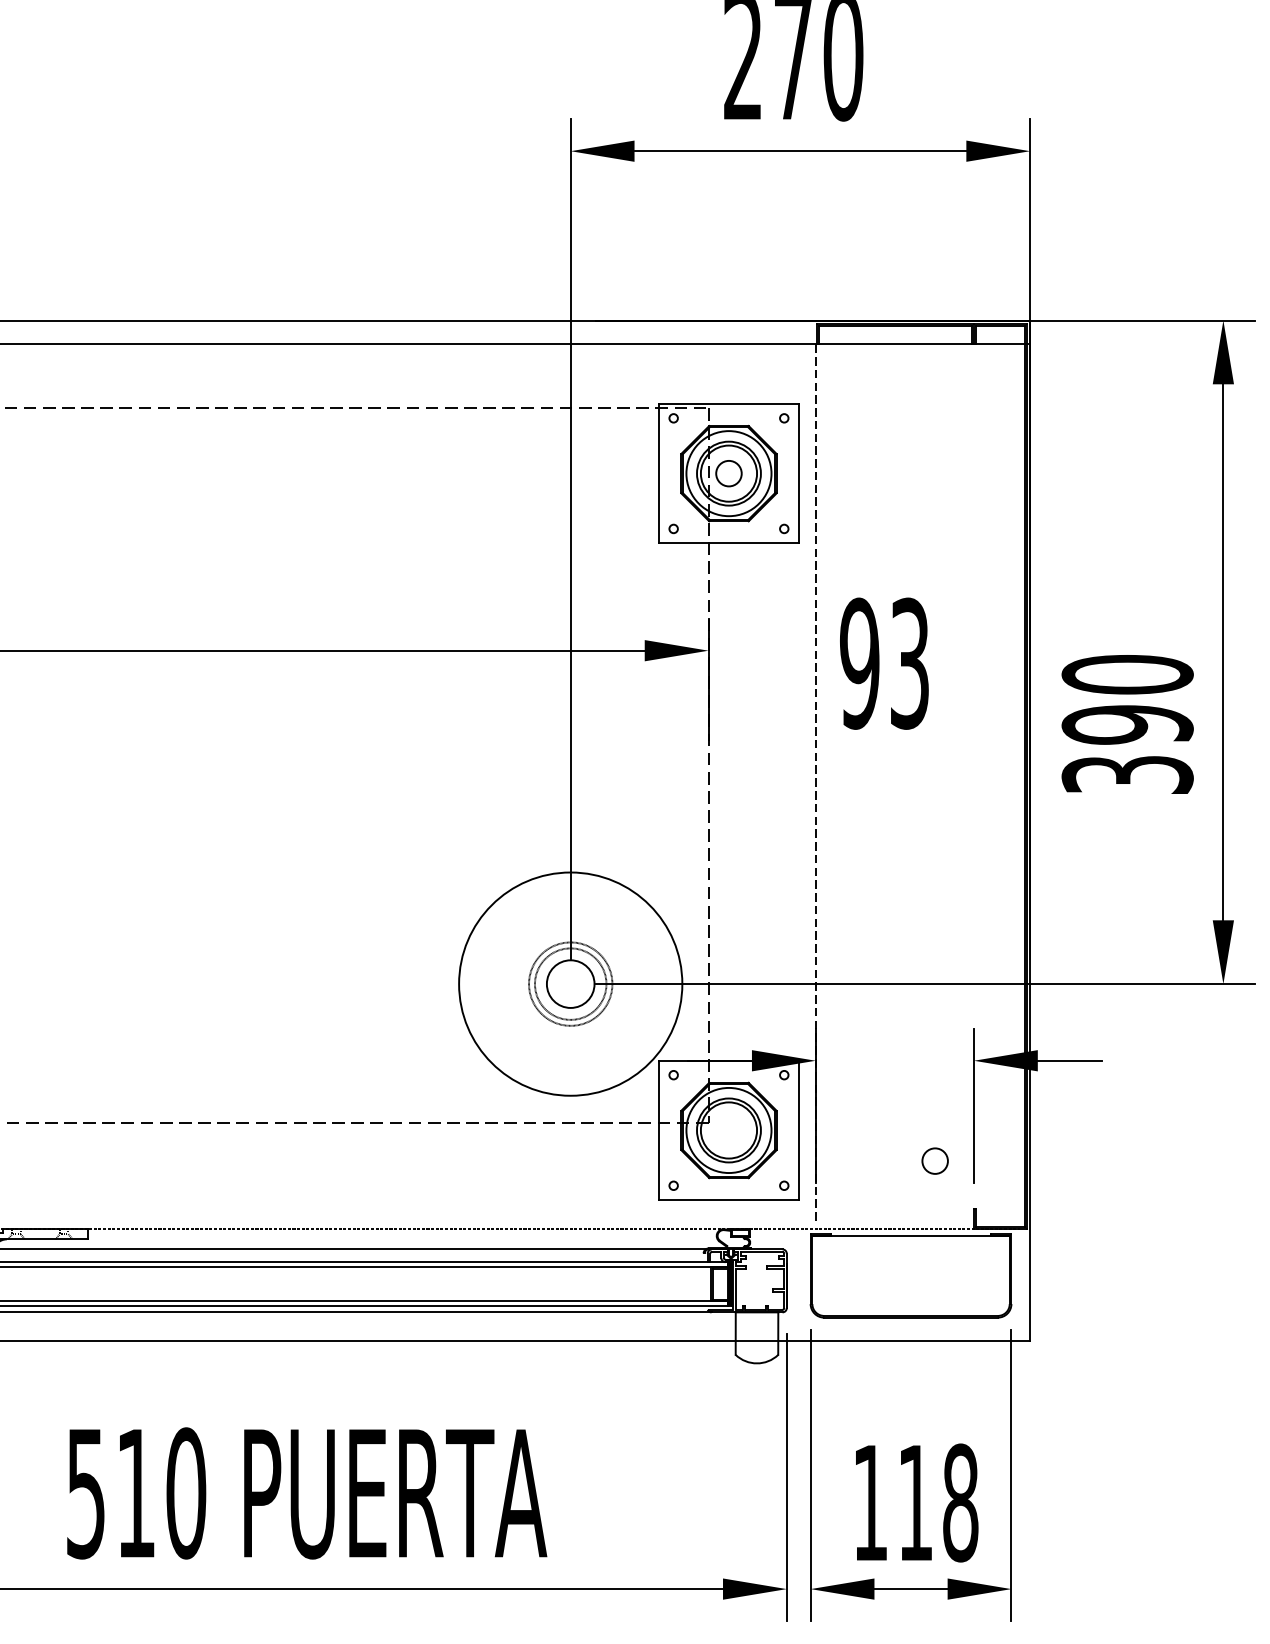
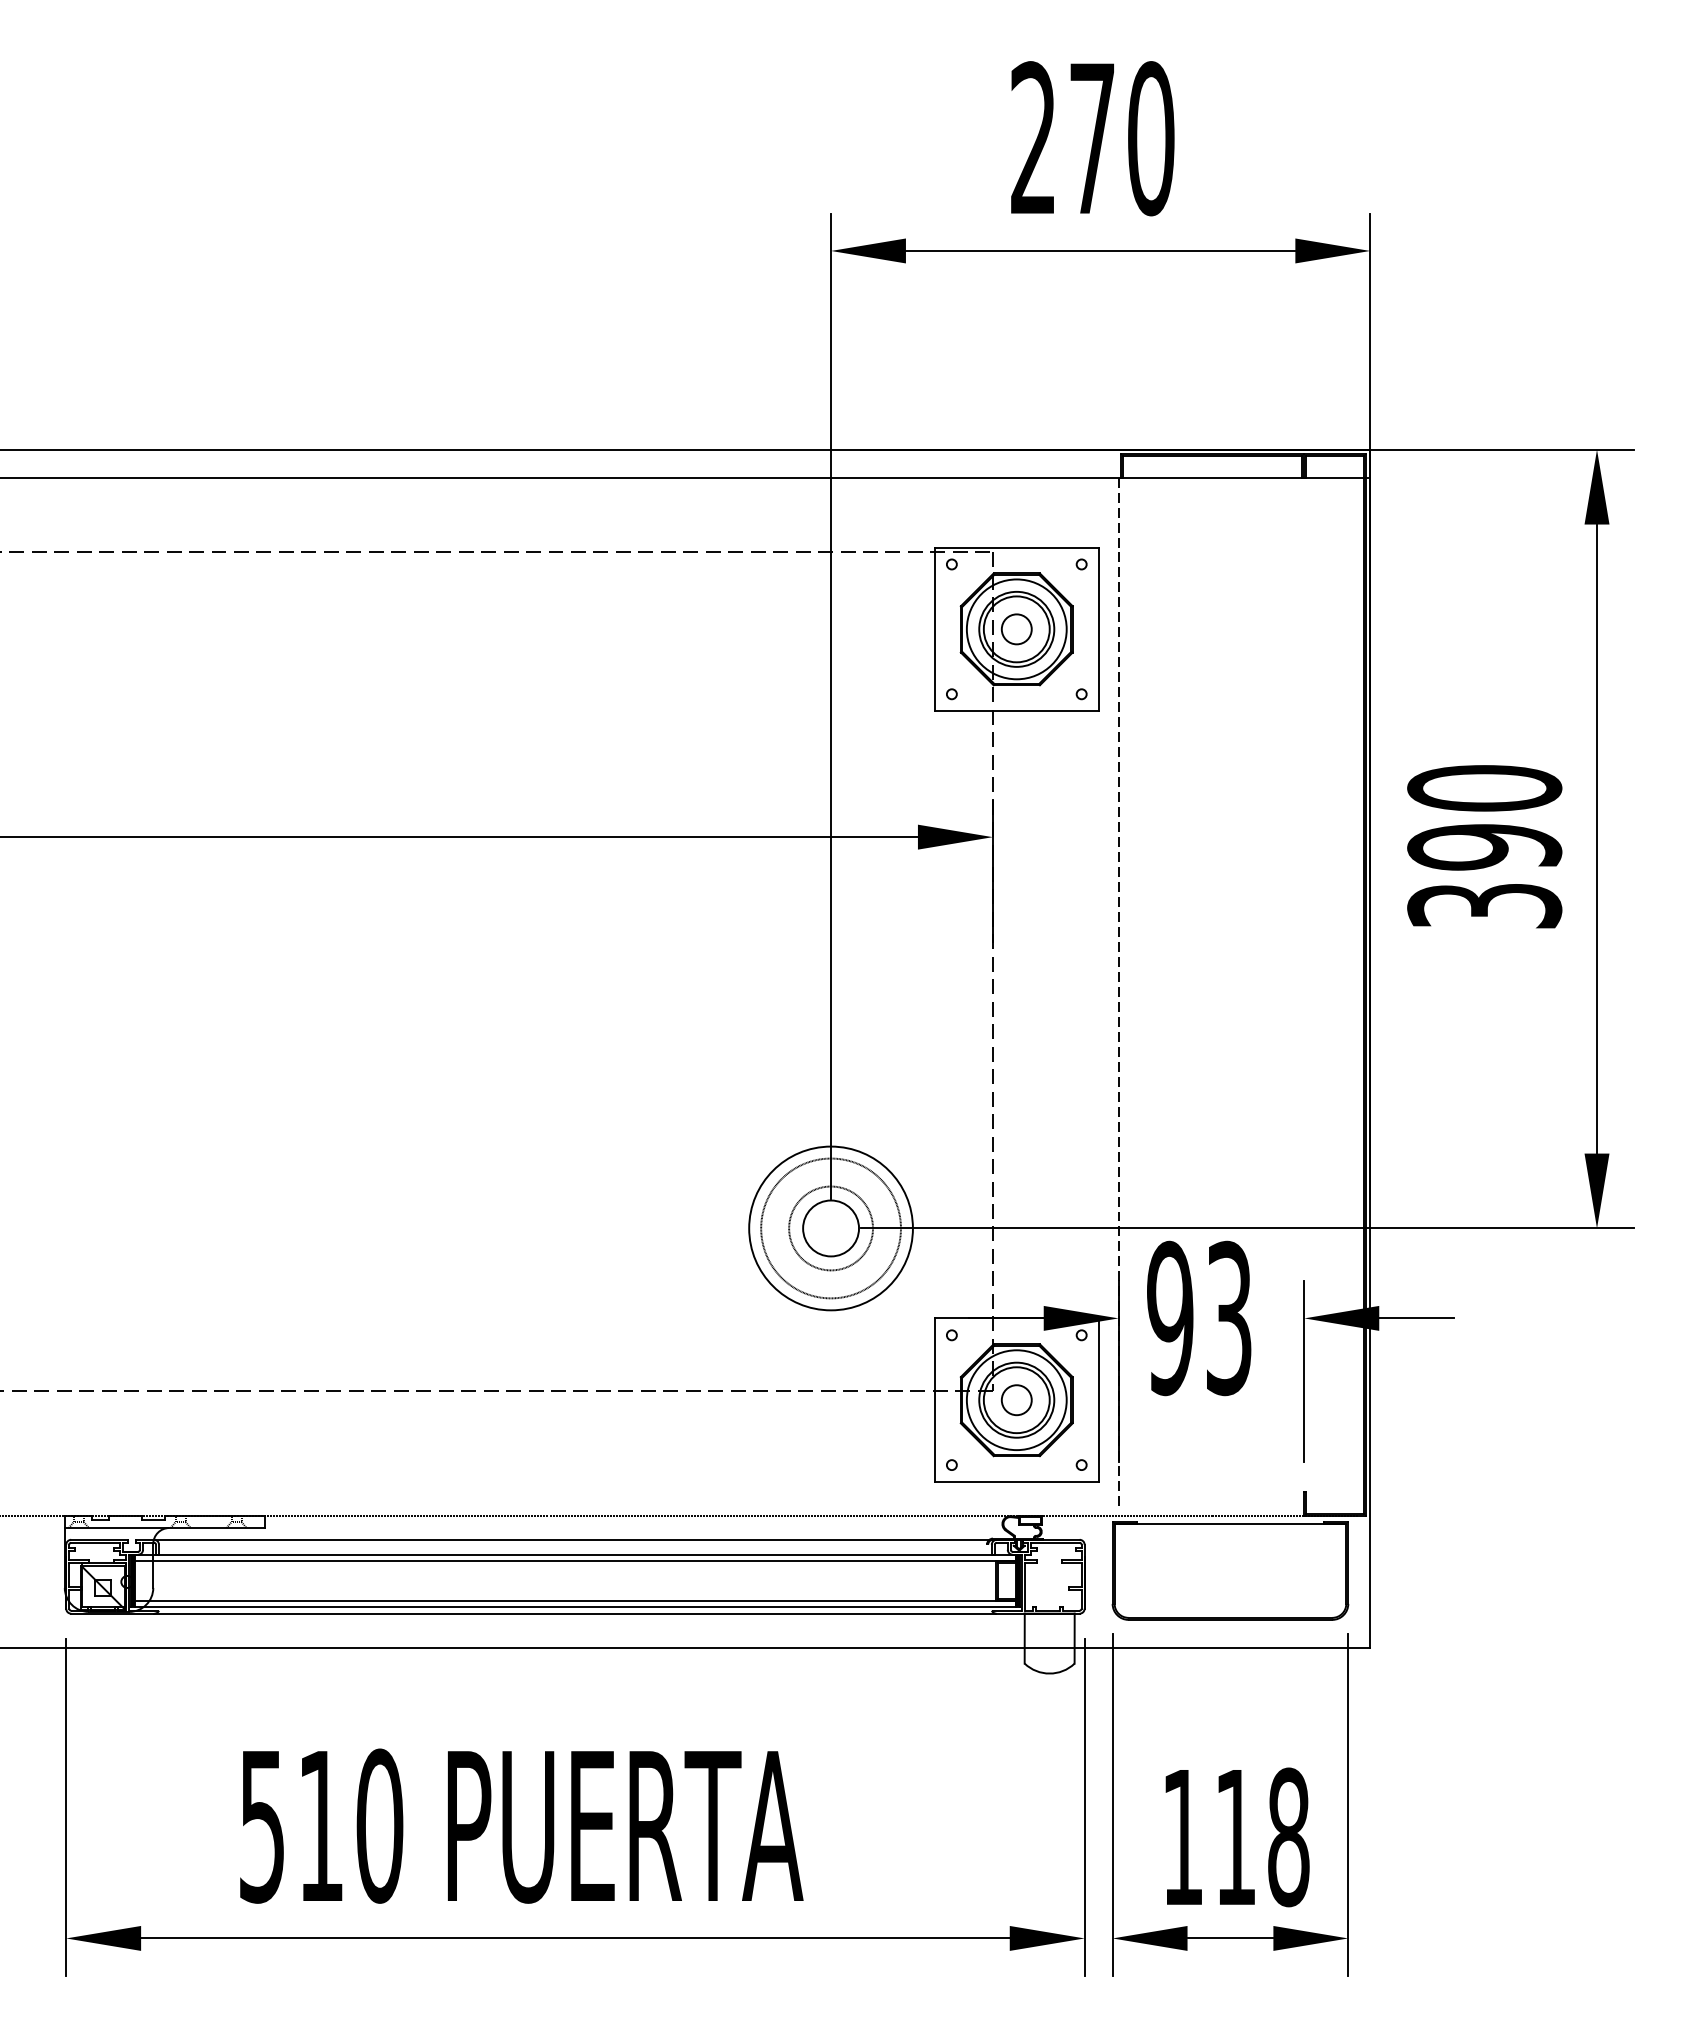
text: (884, 663) -> (1199, 1318), moved
text: (1127, 724) -> (1484, 846), moved
circle: (570, 984) -> (830, 1228), size x0.62
circle: (570, 984) -> (830, 1228), size x1.43
circle: (934, 1161) -> (1016, 1400), moved

